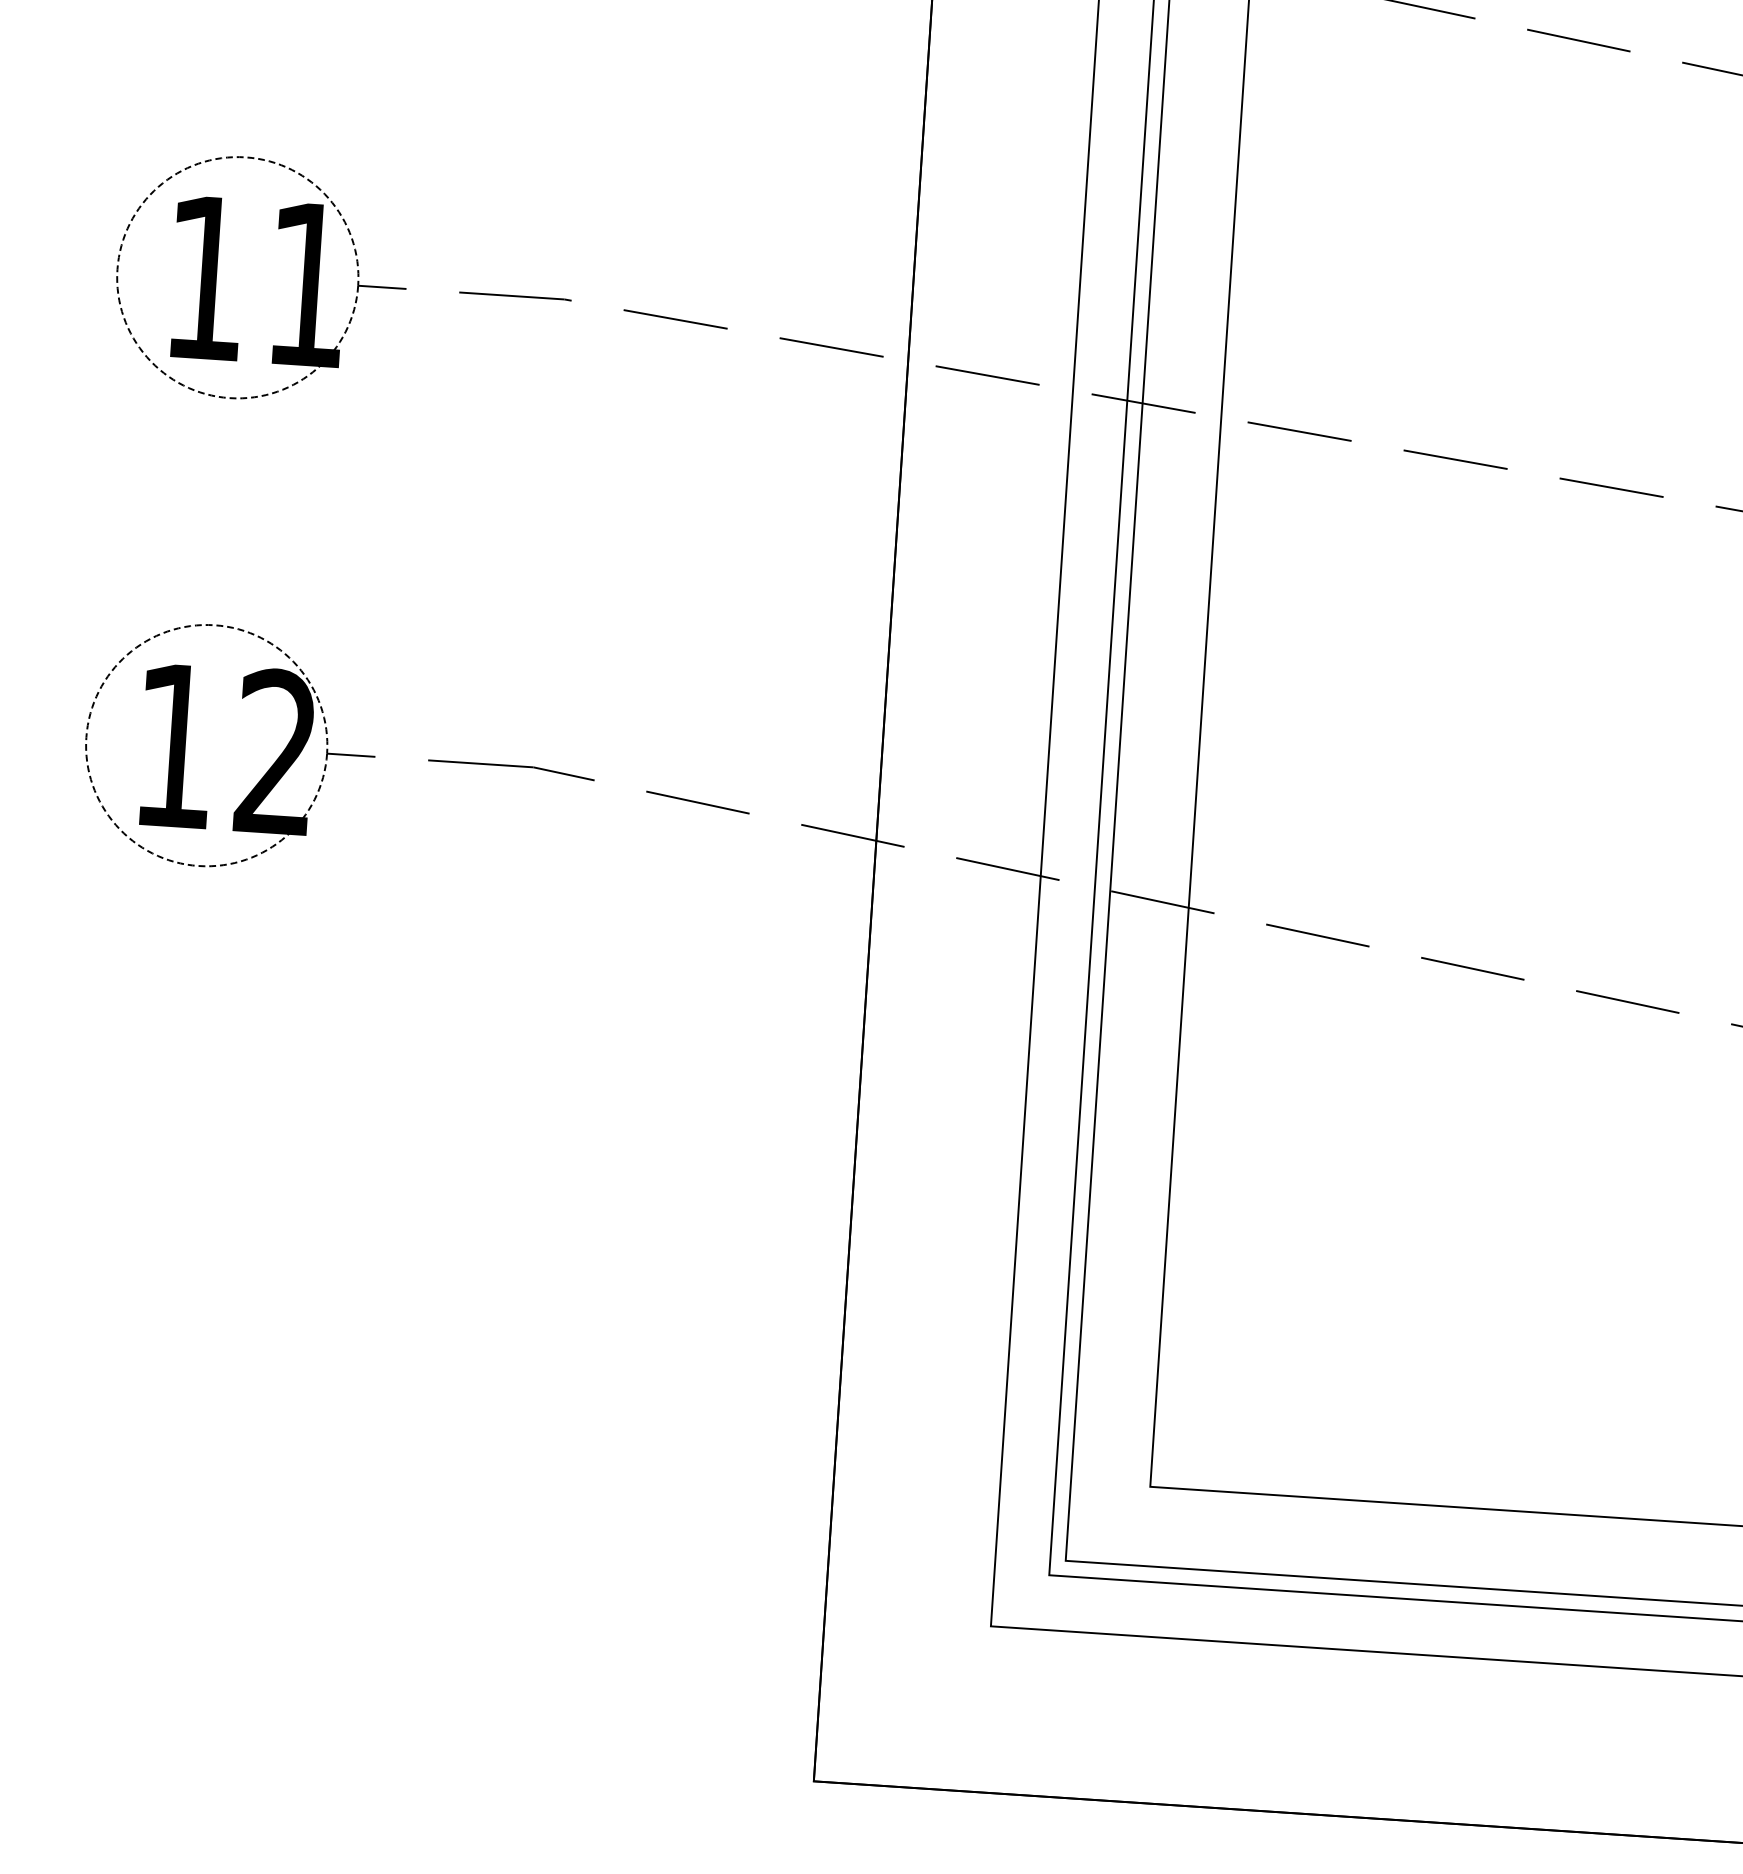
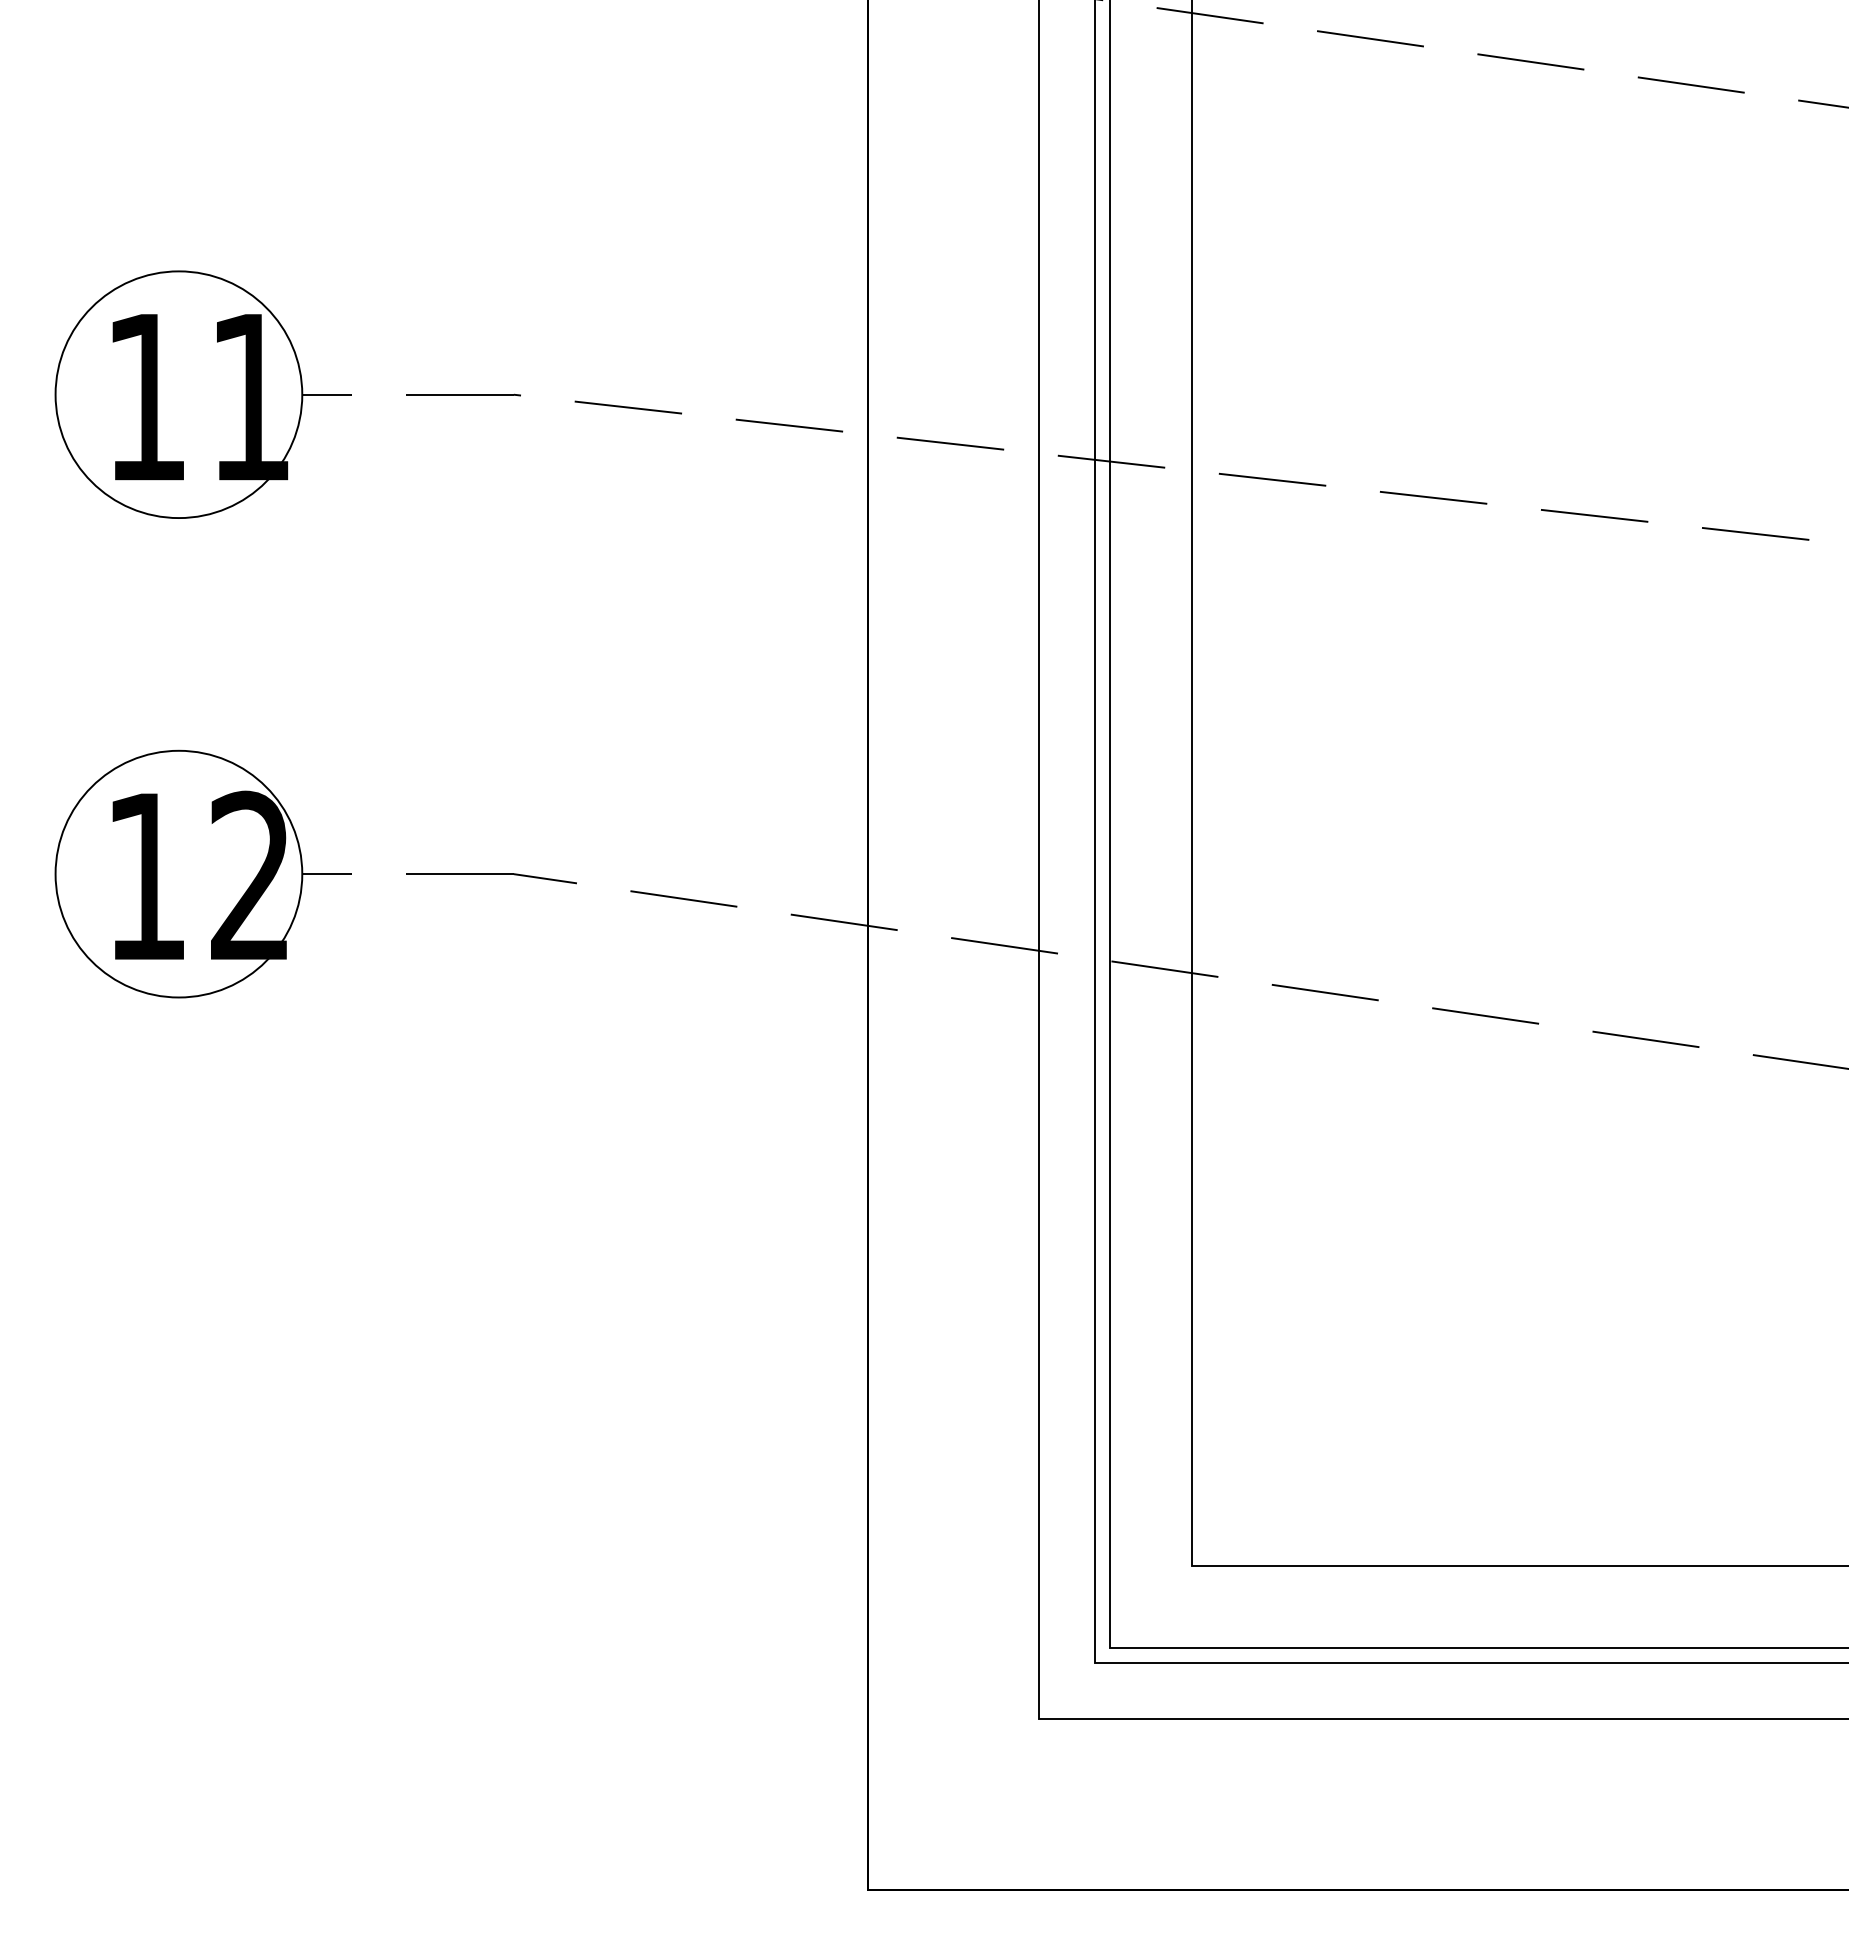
circle: (237, 277) -> (178, 394), dashed -> solid
circle: (206, 744) -> (178, 873), dashed -> solid

